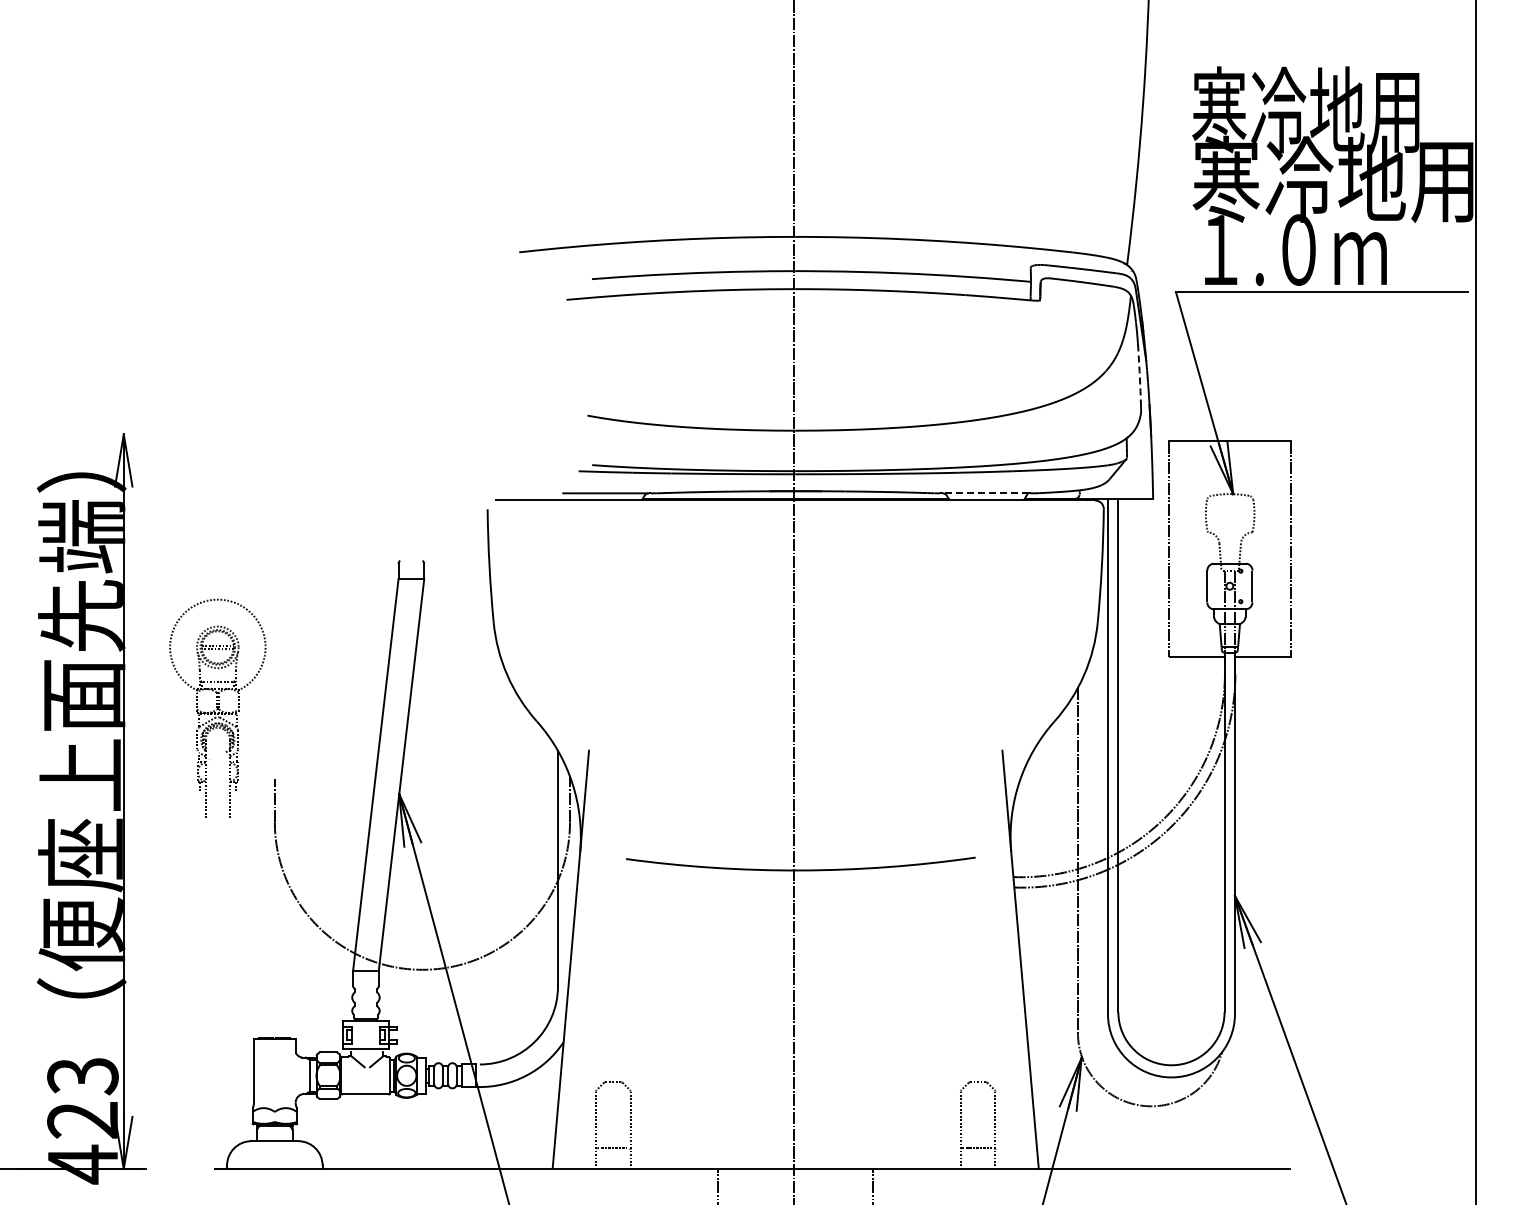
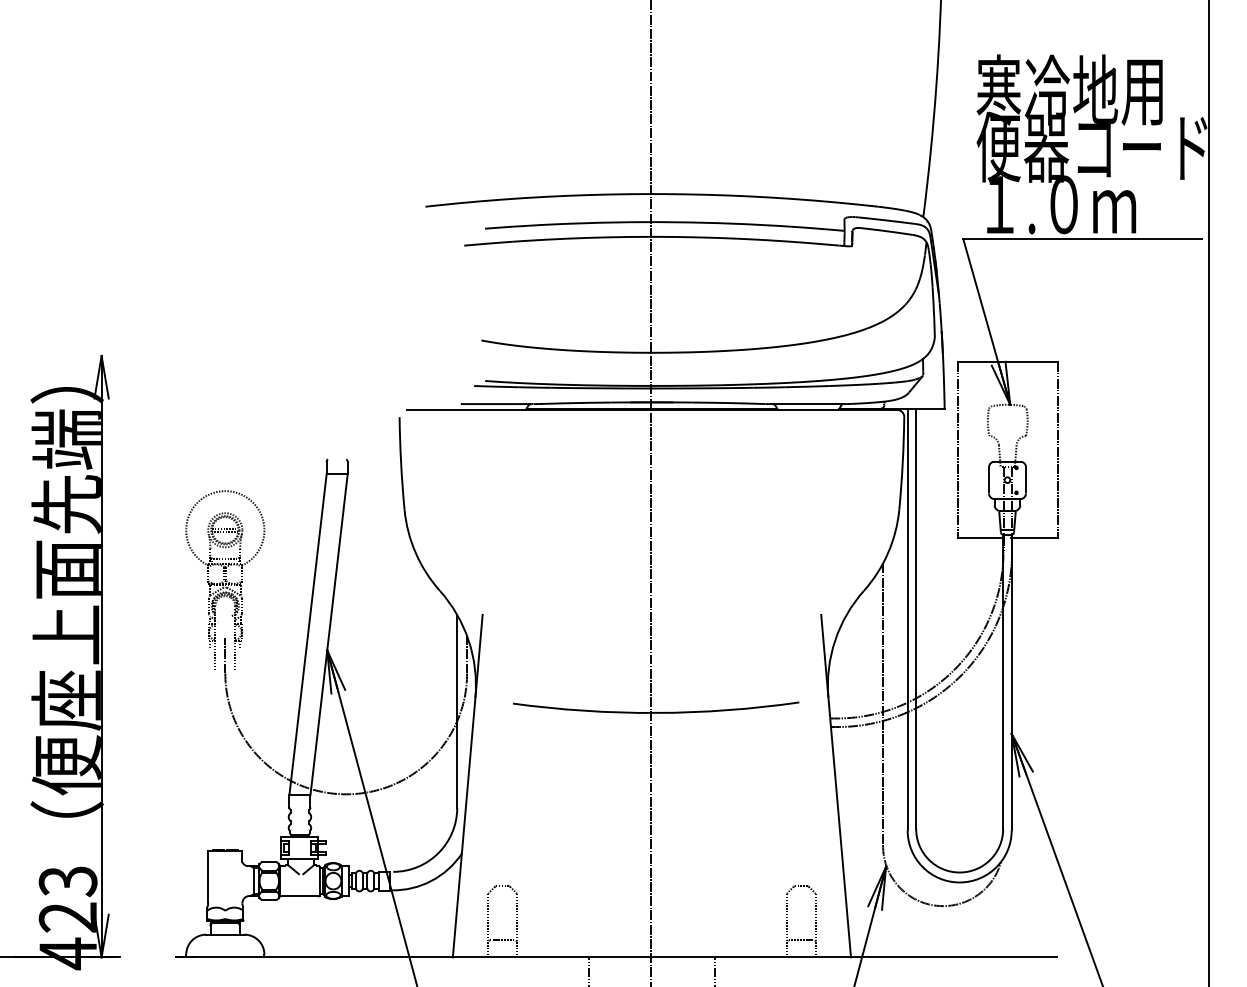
text: (1332, 179) -> (1091, 147), 寒冷地用 -> 便器コード
line: (1139, 378) -> (933, 310), dashed -> solid
line: (984, 493) -> (806, 404), dashed -> solid
part: (217, 707) -> (225, 579), moved

